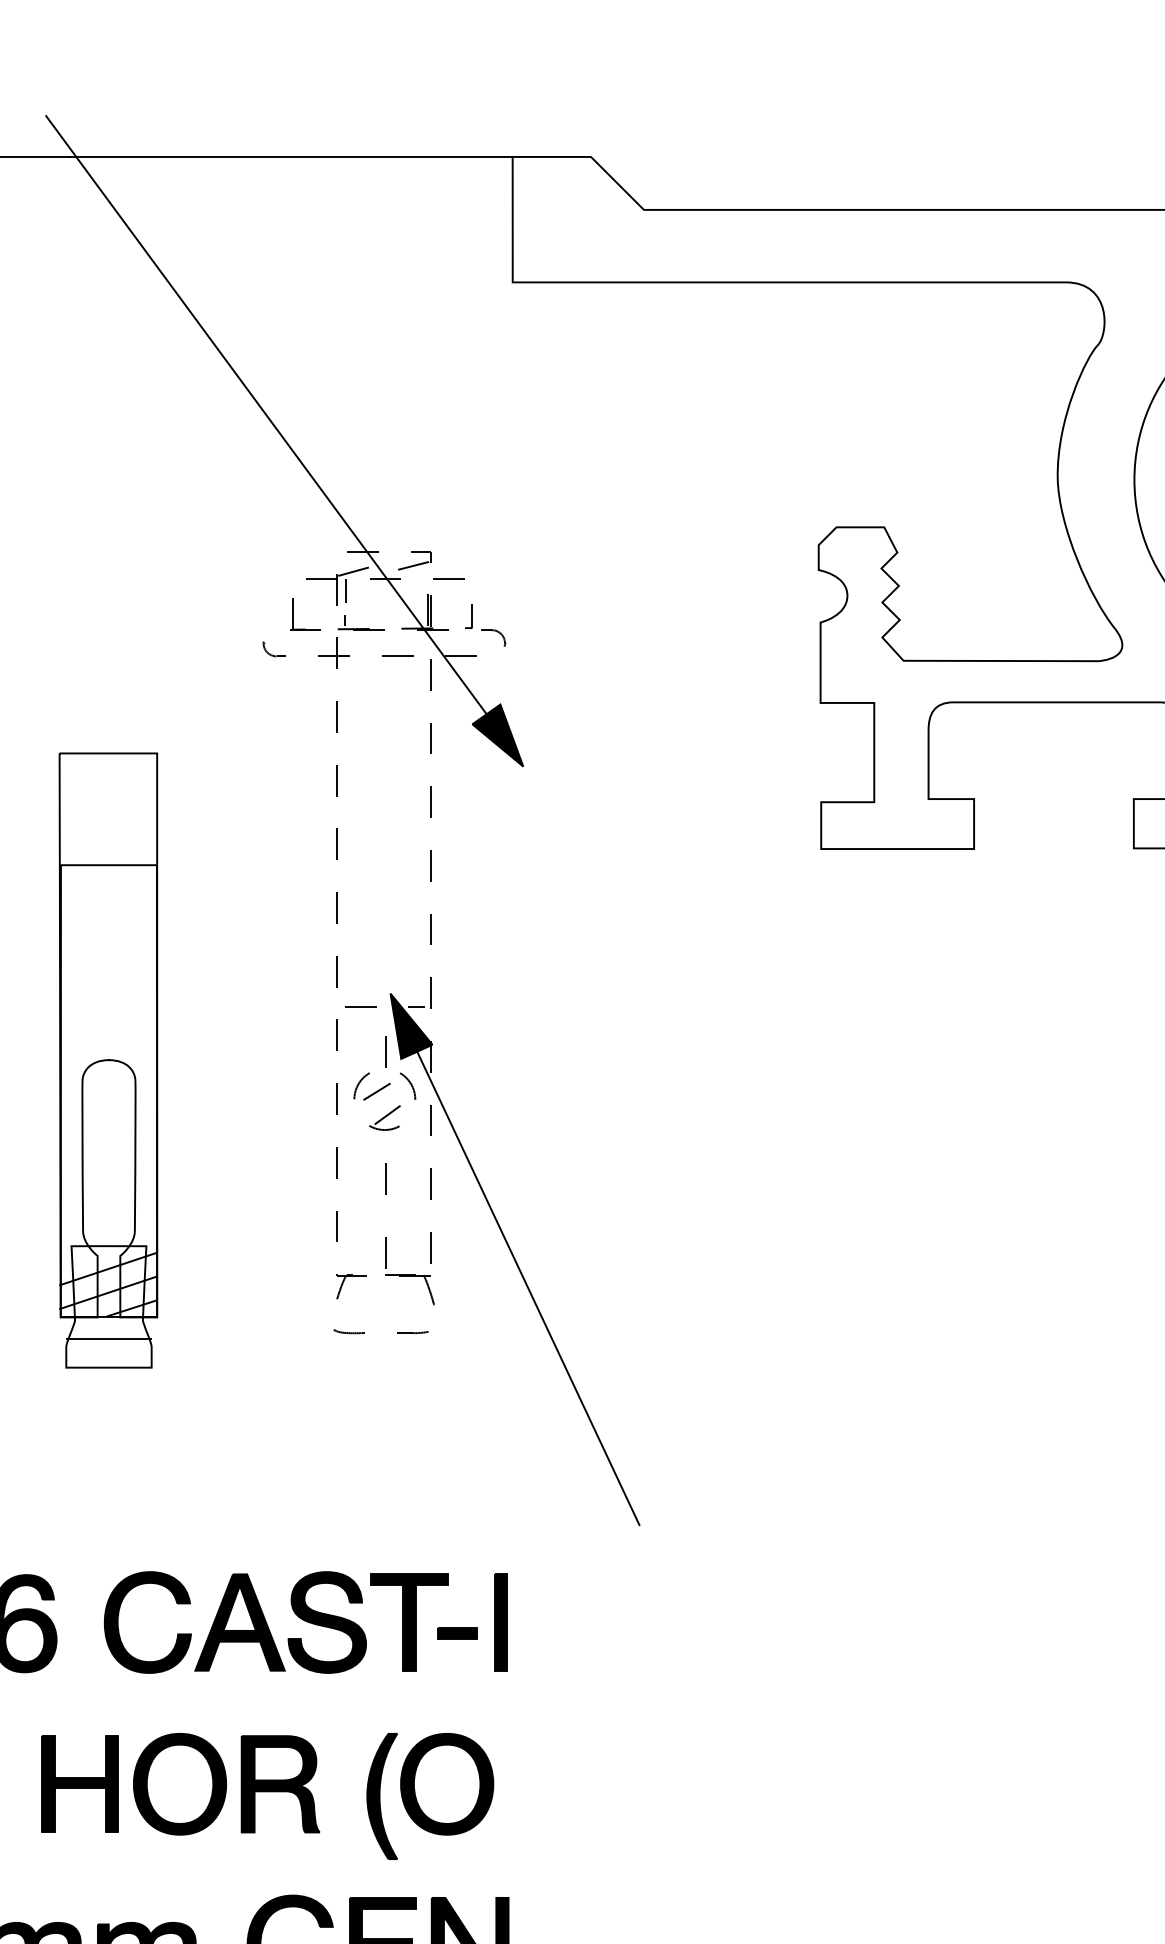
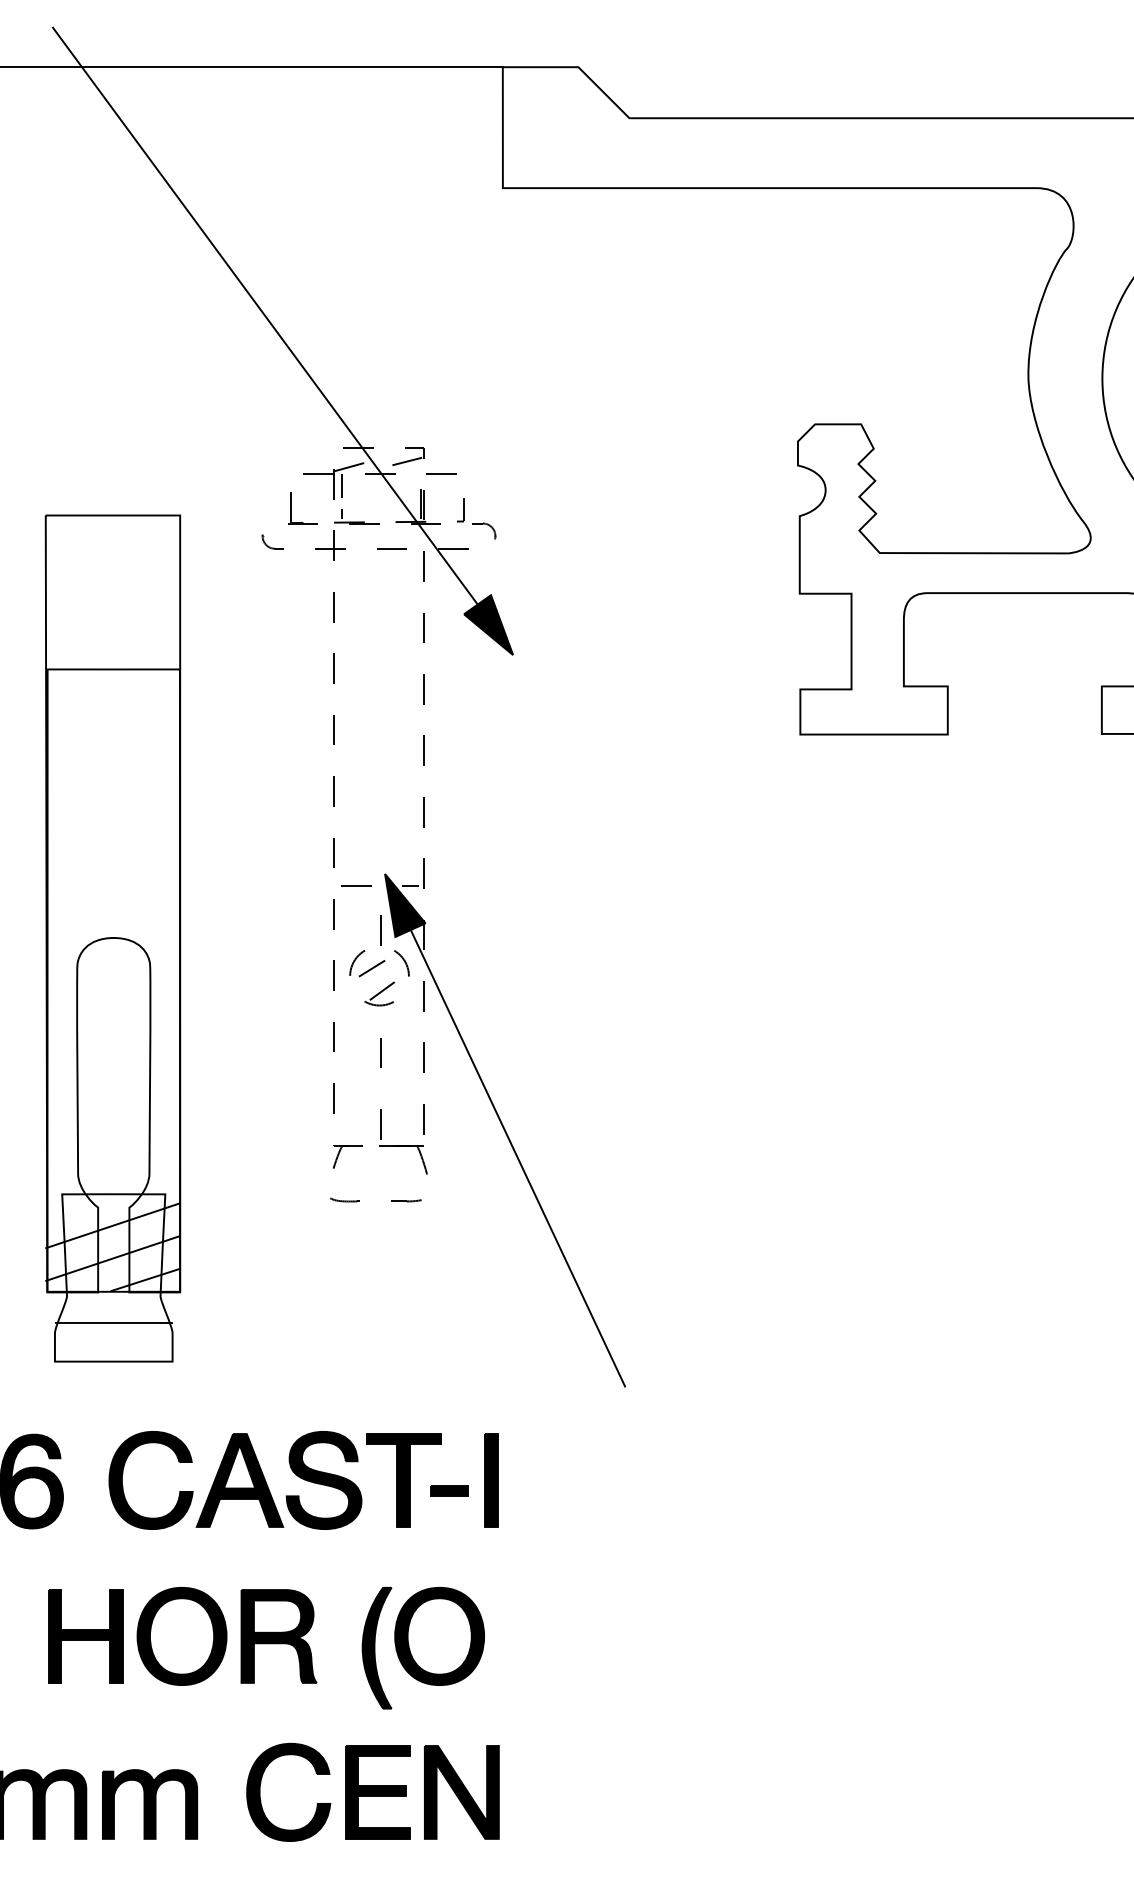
part: (107, 1060) -> (112, 938), size x1.43

